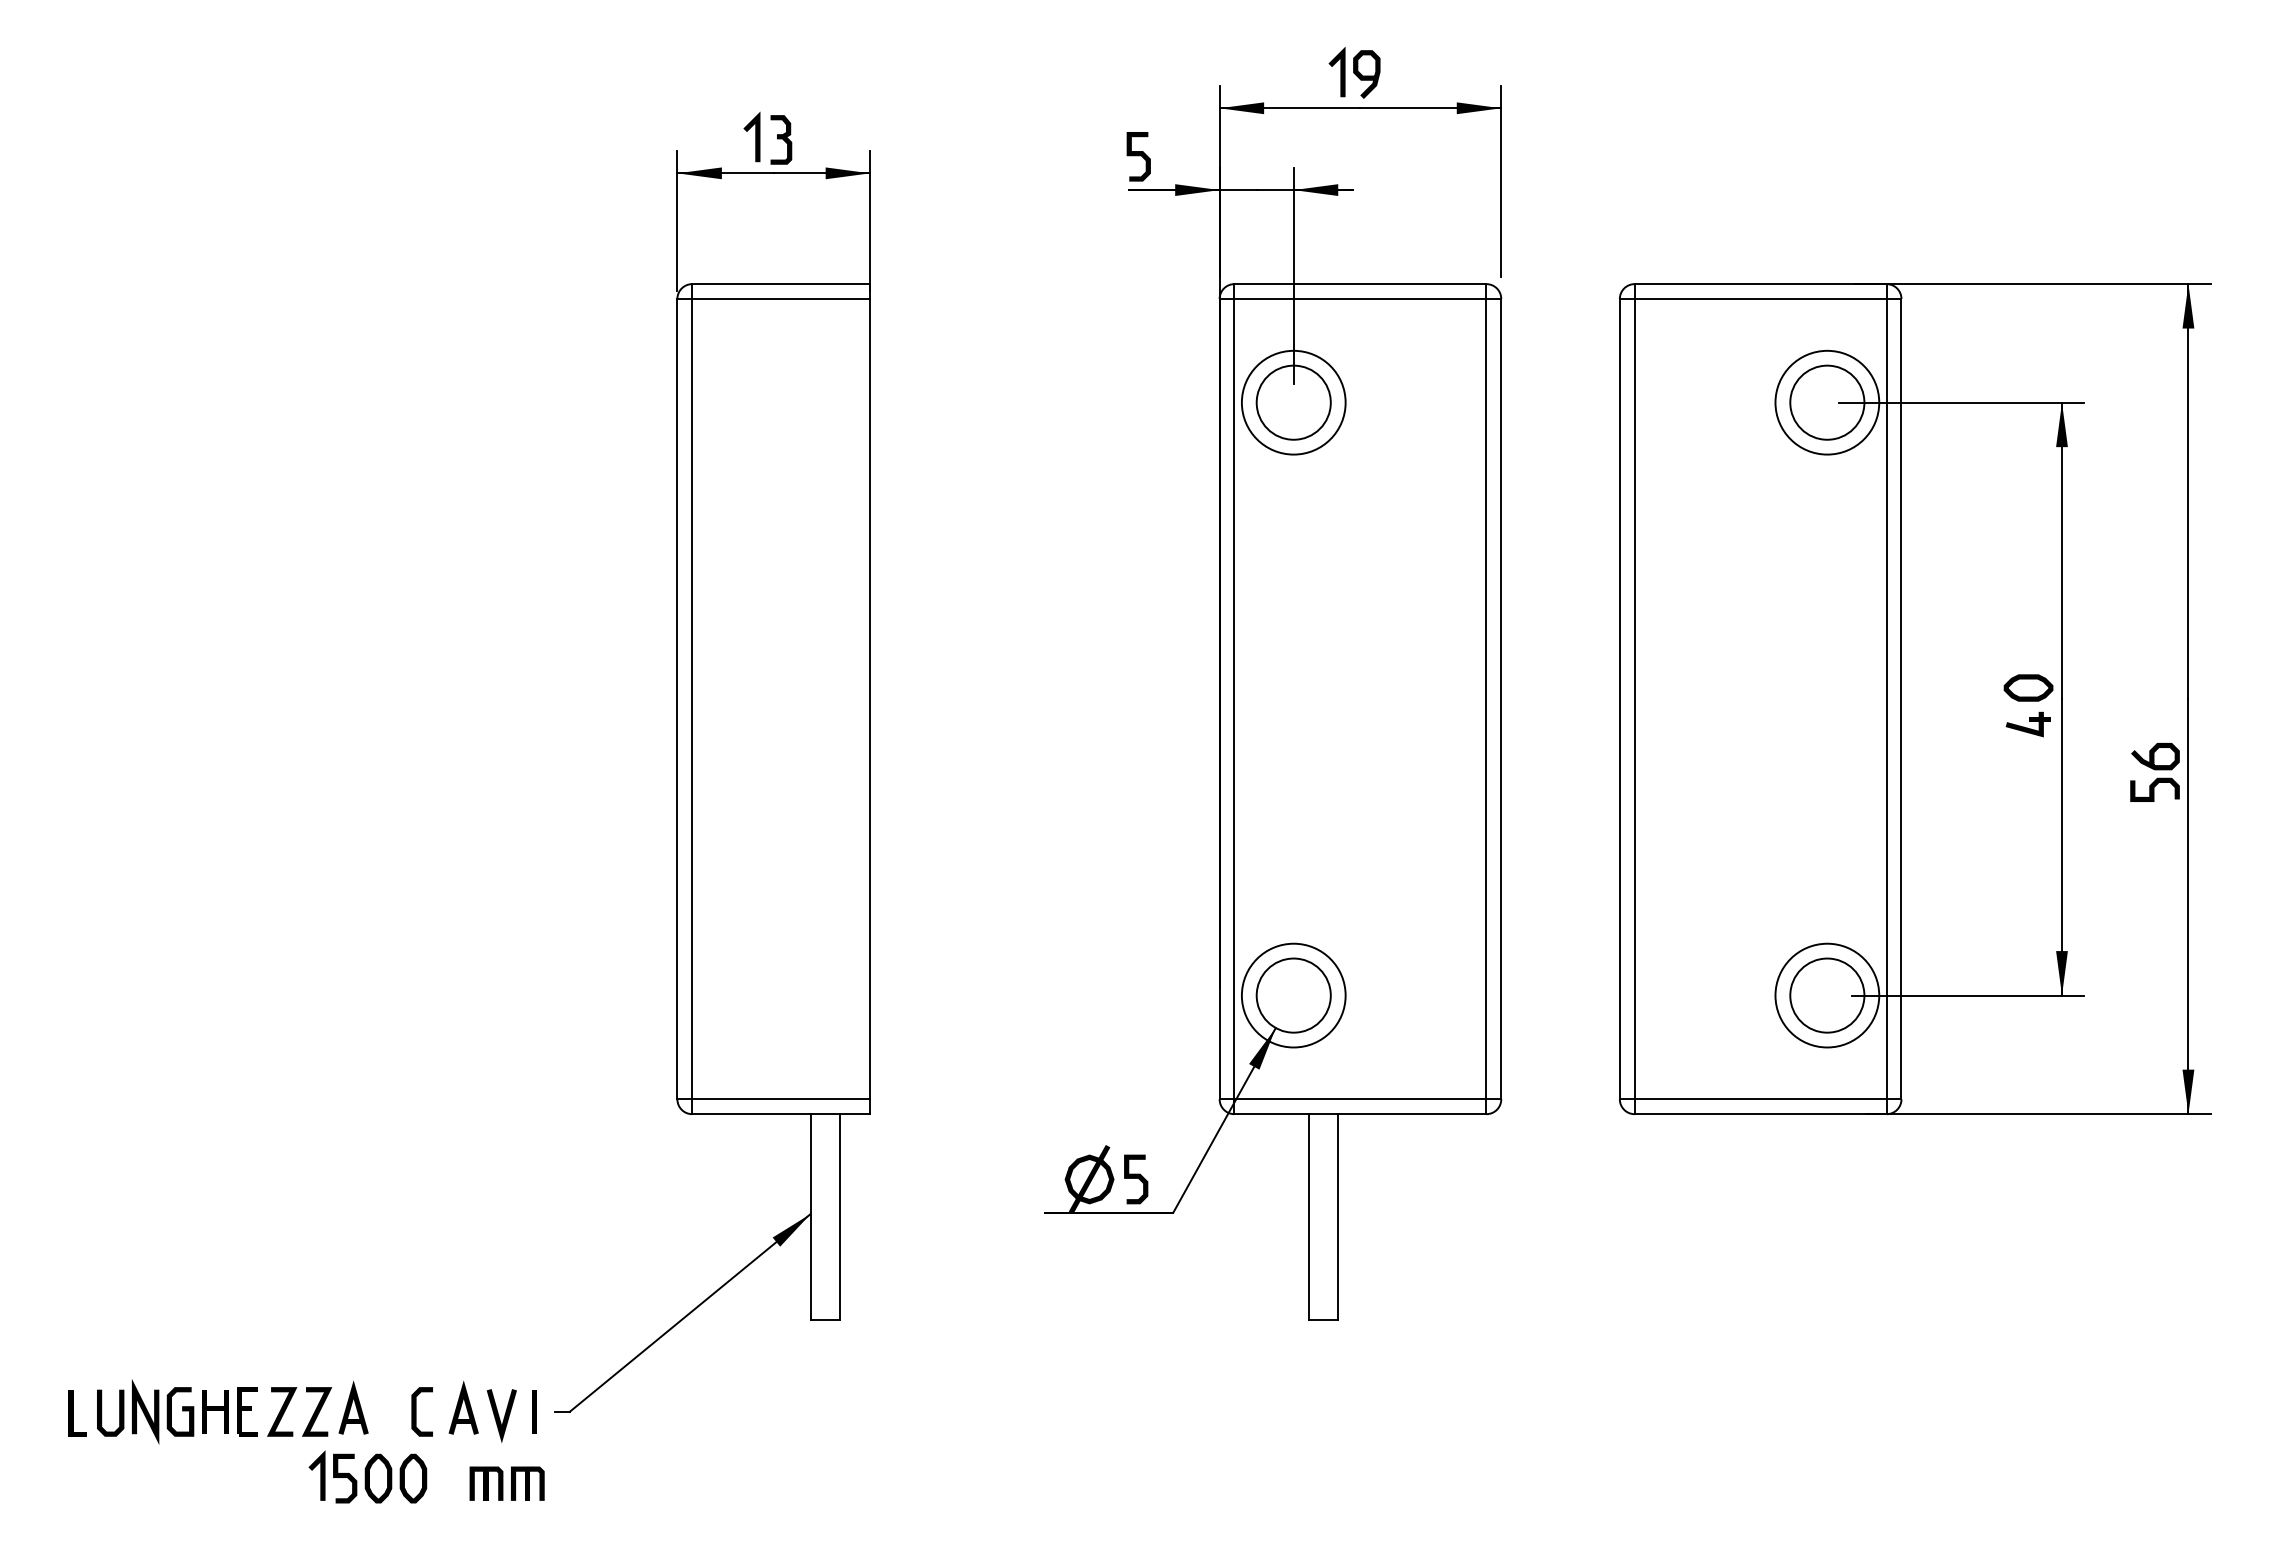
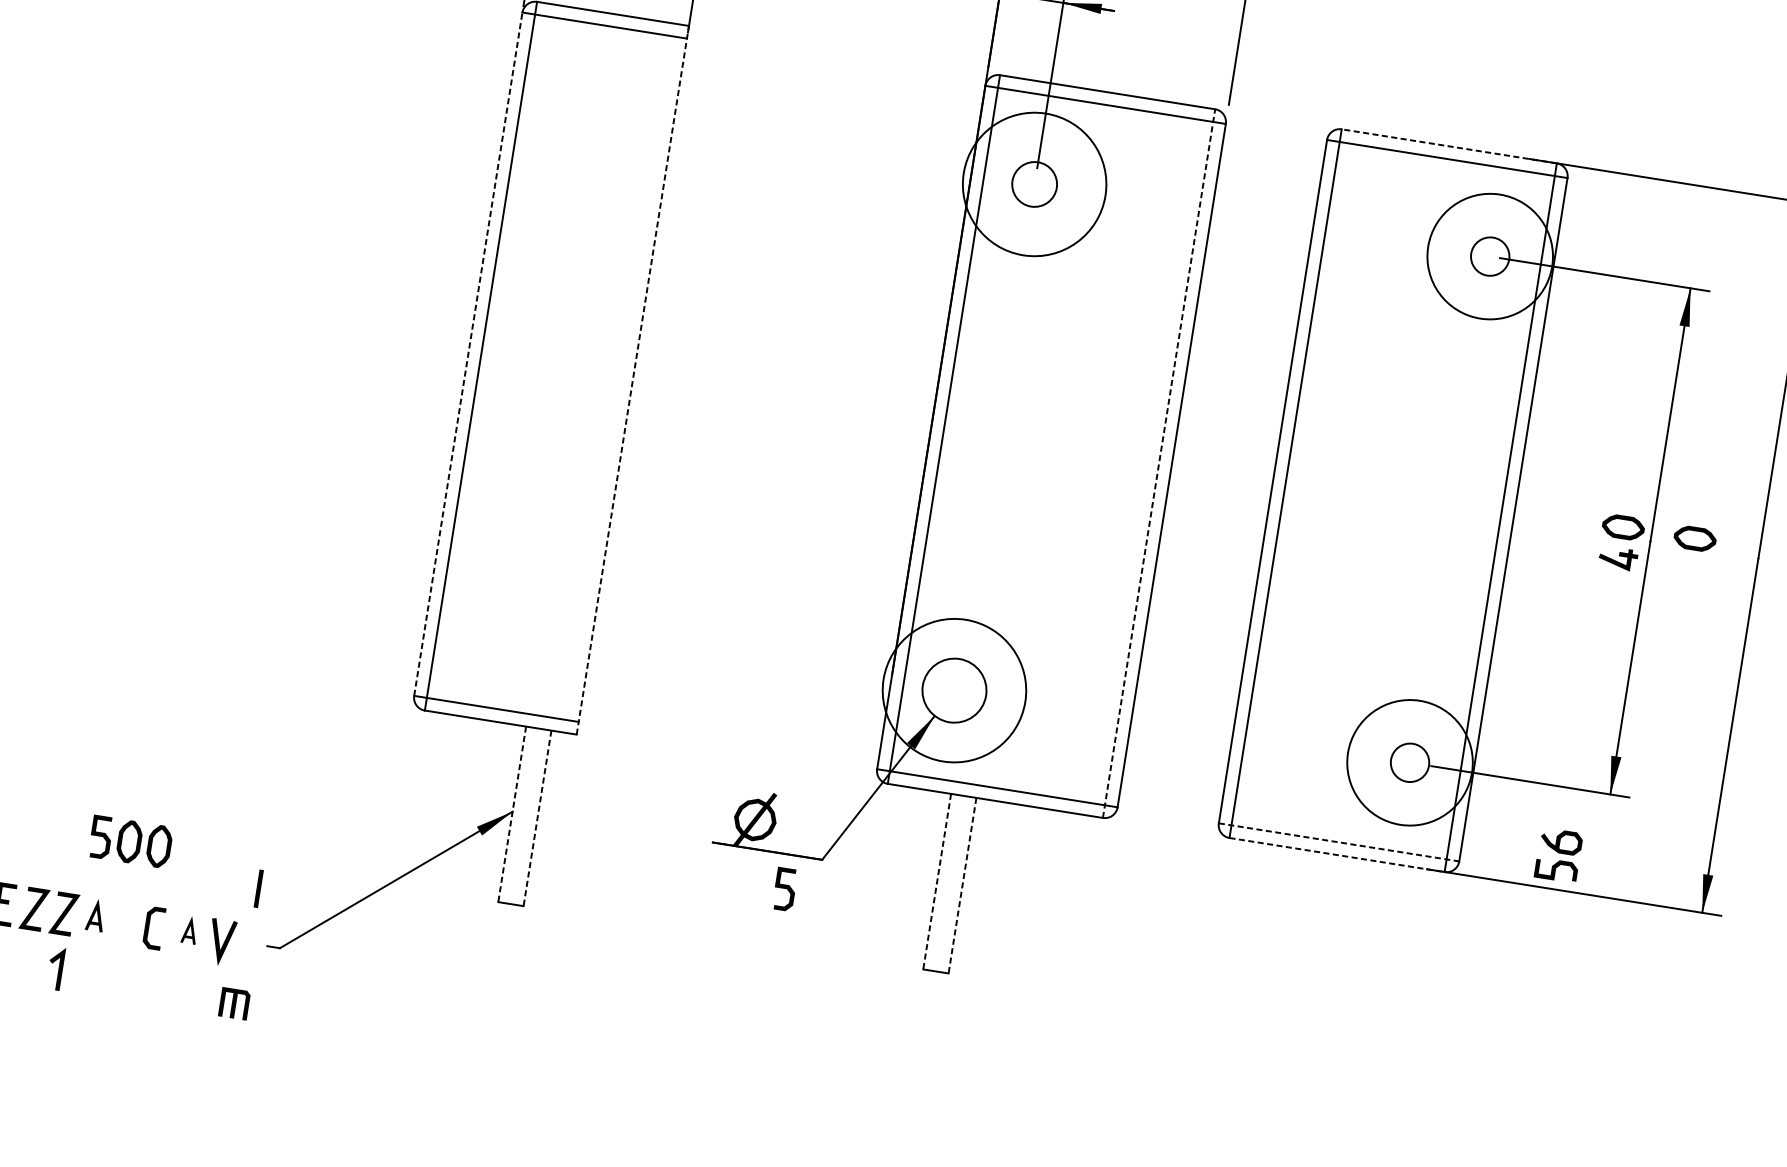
line: (1760, 284) -> (1449, 146), solid -> dashed
circle: (1293, 402) -> (1034, 184), size x0.7
circle: (1293, 402) -> (1034, 184), size x1.6
circle: (1827, 402) -> (1490, 256), size x0.6
circle: (1827, 402) -> (1490, 256), size x1.4
part: (2112, 687) -> (1695, 538), added
line: (677, 698) -> (468, 353), solid -> dashed
line: (870, 698) -> (633, 379), solid -> dashed
line: (1486, 698) -> (1159, 463), solid -> dashed
part: (2154, 772) -> (1558, 855), moved
circle: (1293, 995) -> (954, 690), size x1.6
circle: (1827, 995) -> (1410, 762), size x0.6
circle: (1827, 995) -> (1410, 762), size x1.4
line: (1760, 1099) -> (1338, 842), solid -> dashed
line: (1760, 1114) -> (1336, 855), solid -> dashed
curve: (1136, 1178) -> (785, 888), moved
line: (810, 1216) -> (512, 813), solid -> dashed
line: (840, 1216) -> (537, 817), solid -> dashed
line: (1308, 1216) -> (937, 881), solid -> dashed
line: (1338, 1216) -> (962, 885), solid -> dashed
part: (353, 1407) -> (96, 915), size x0.7
part: (463, 1407) -> (189, 930), size x0.6
line: (534, 1411) -> (258, 888), moved
part: (380, 1478) -> (131, 841), moved
part: (486, 1483) -> (199, 998), removed

